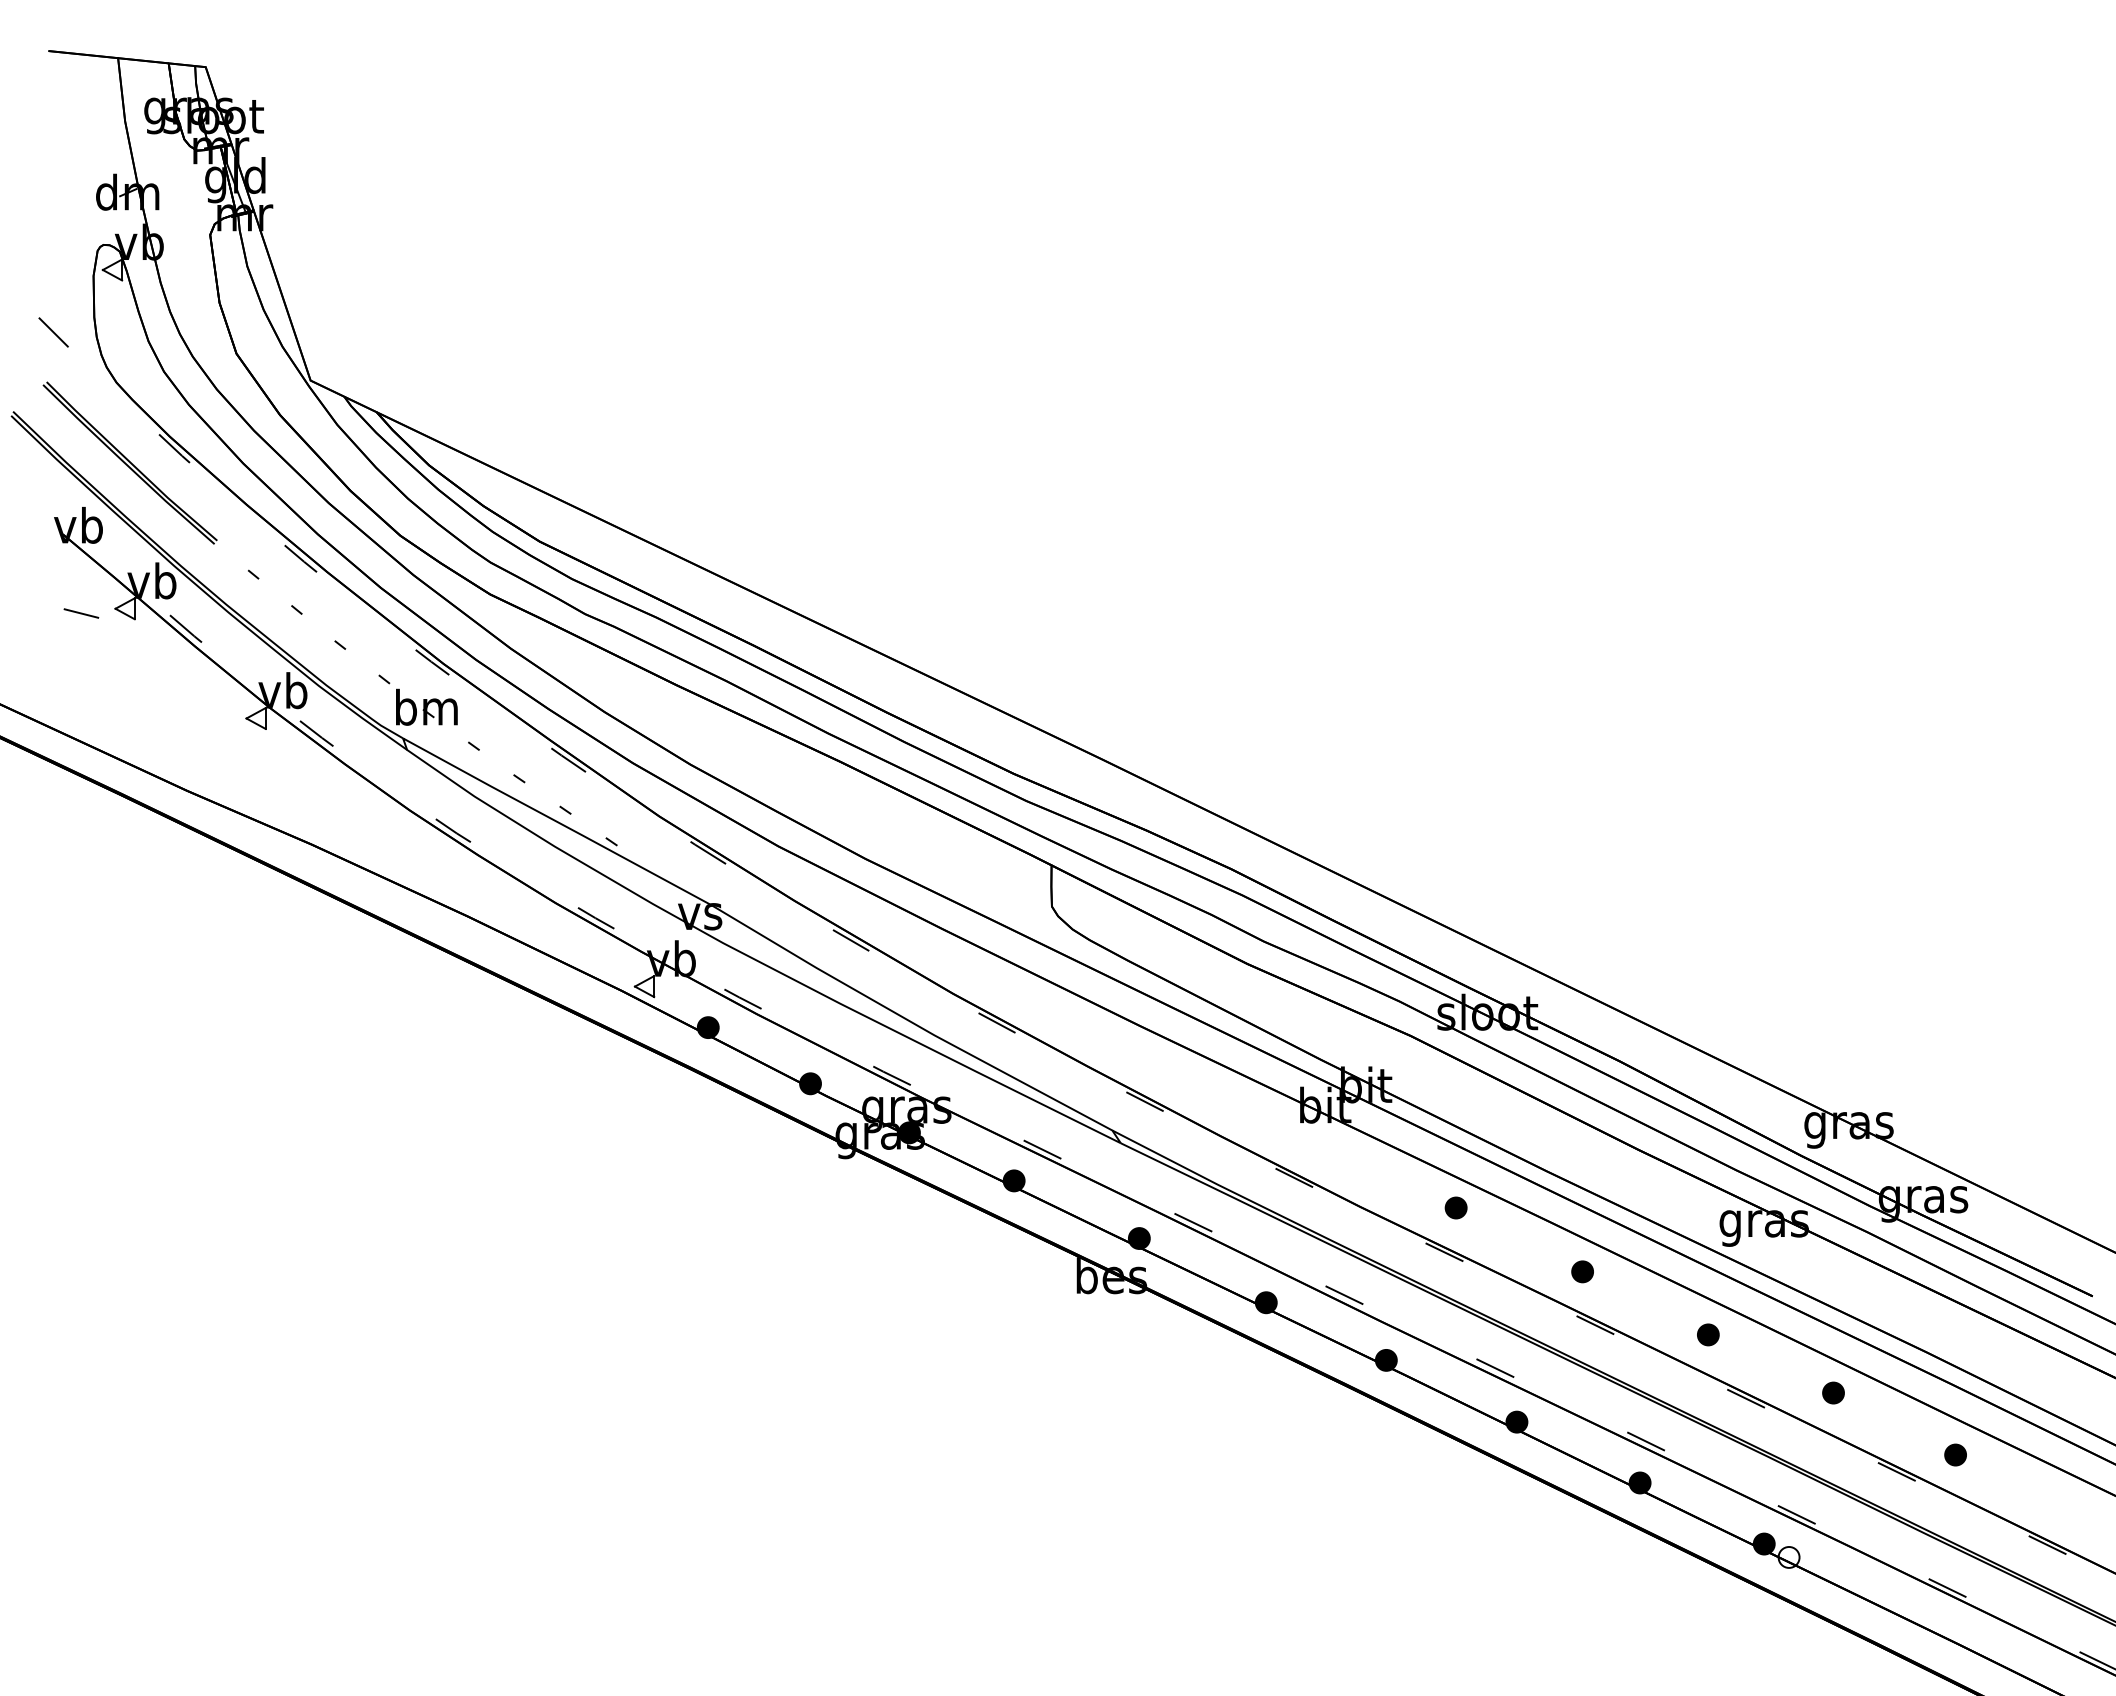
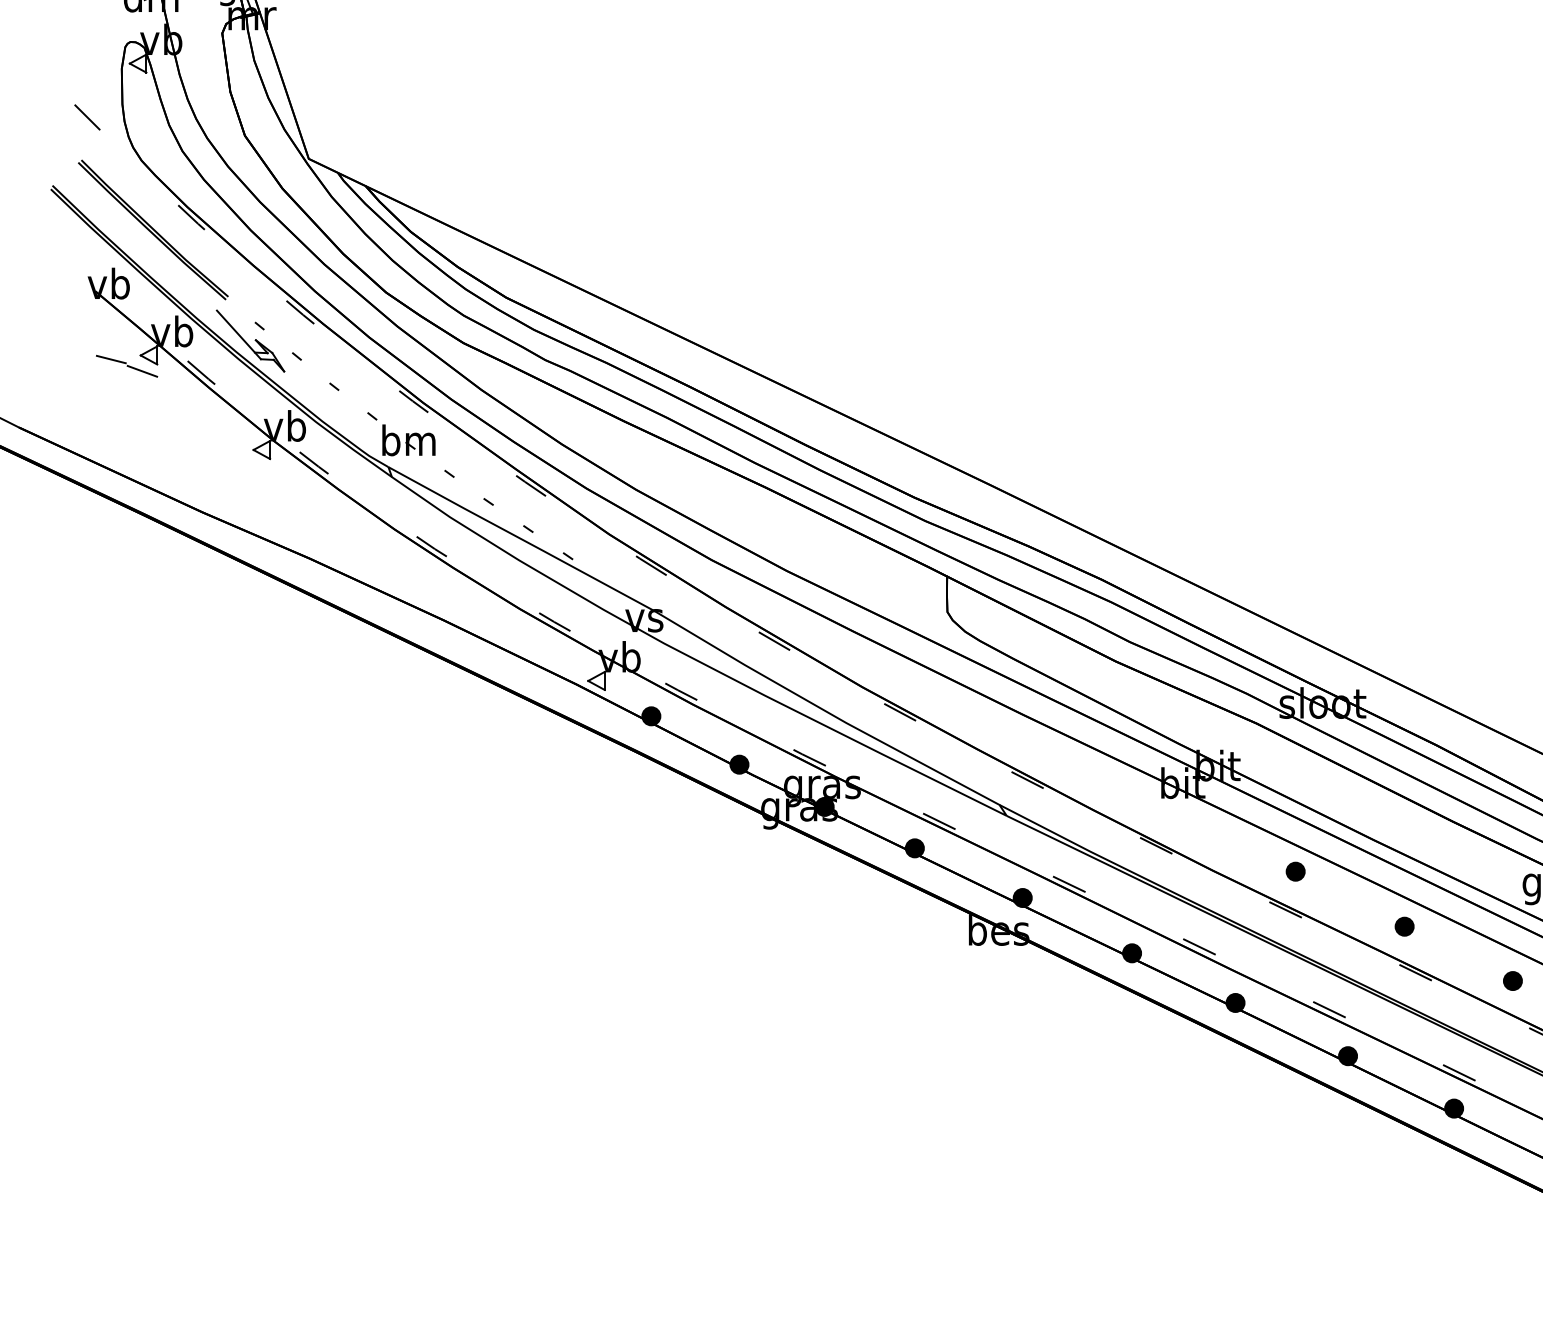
part: (243, 591) -> (250, 340), added
line: (117, 627) -> (142, 371), added

